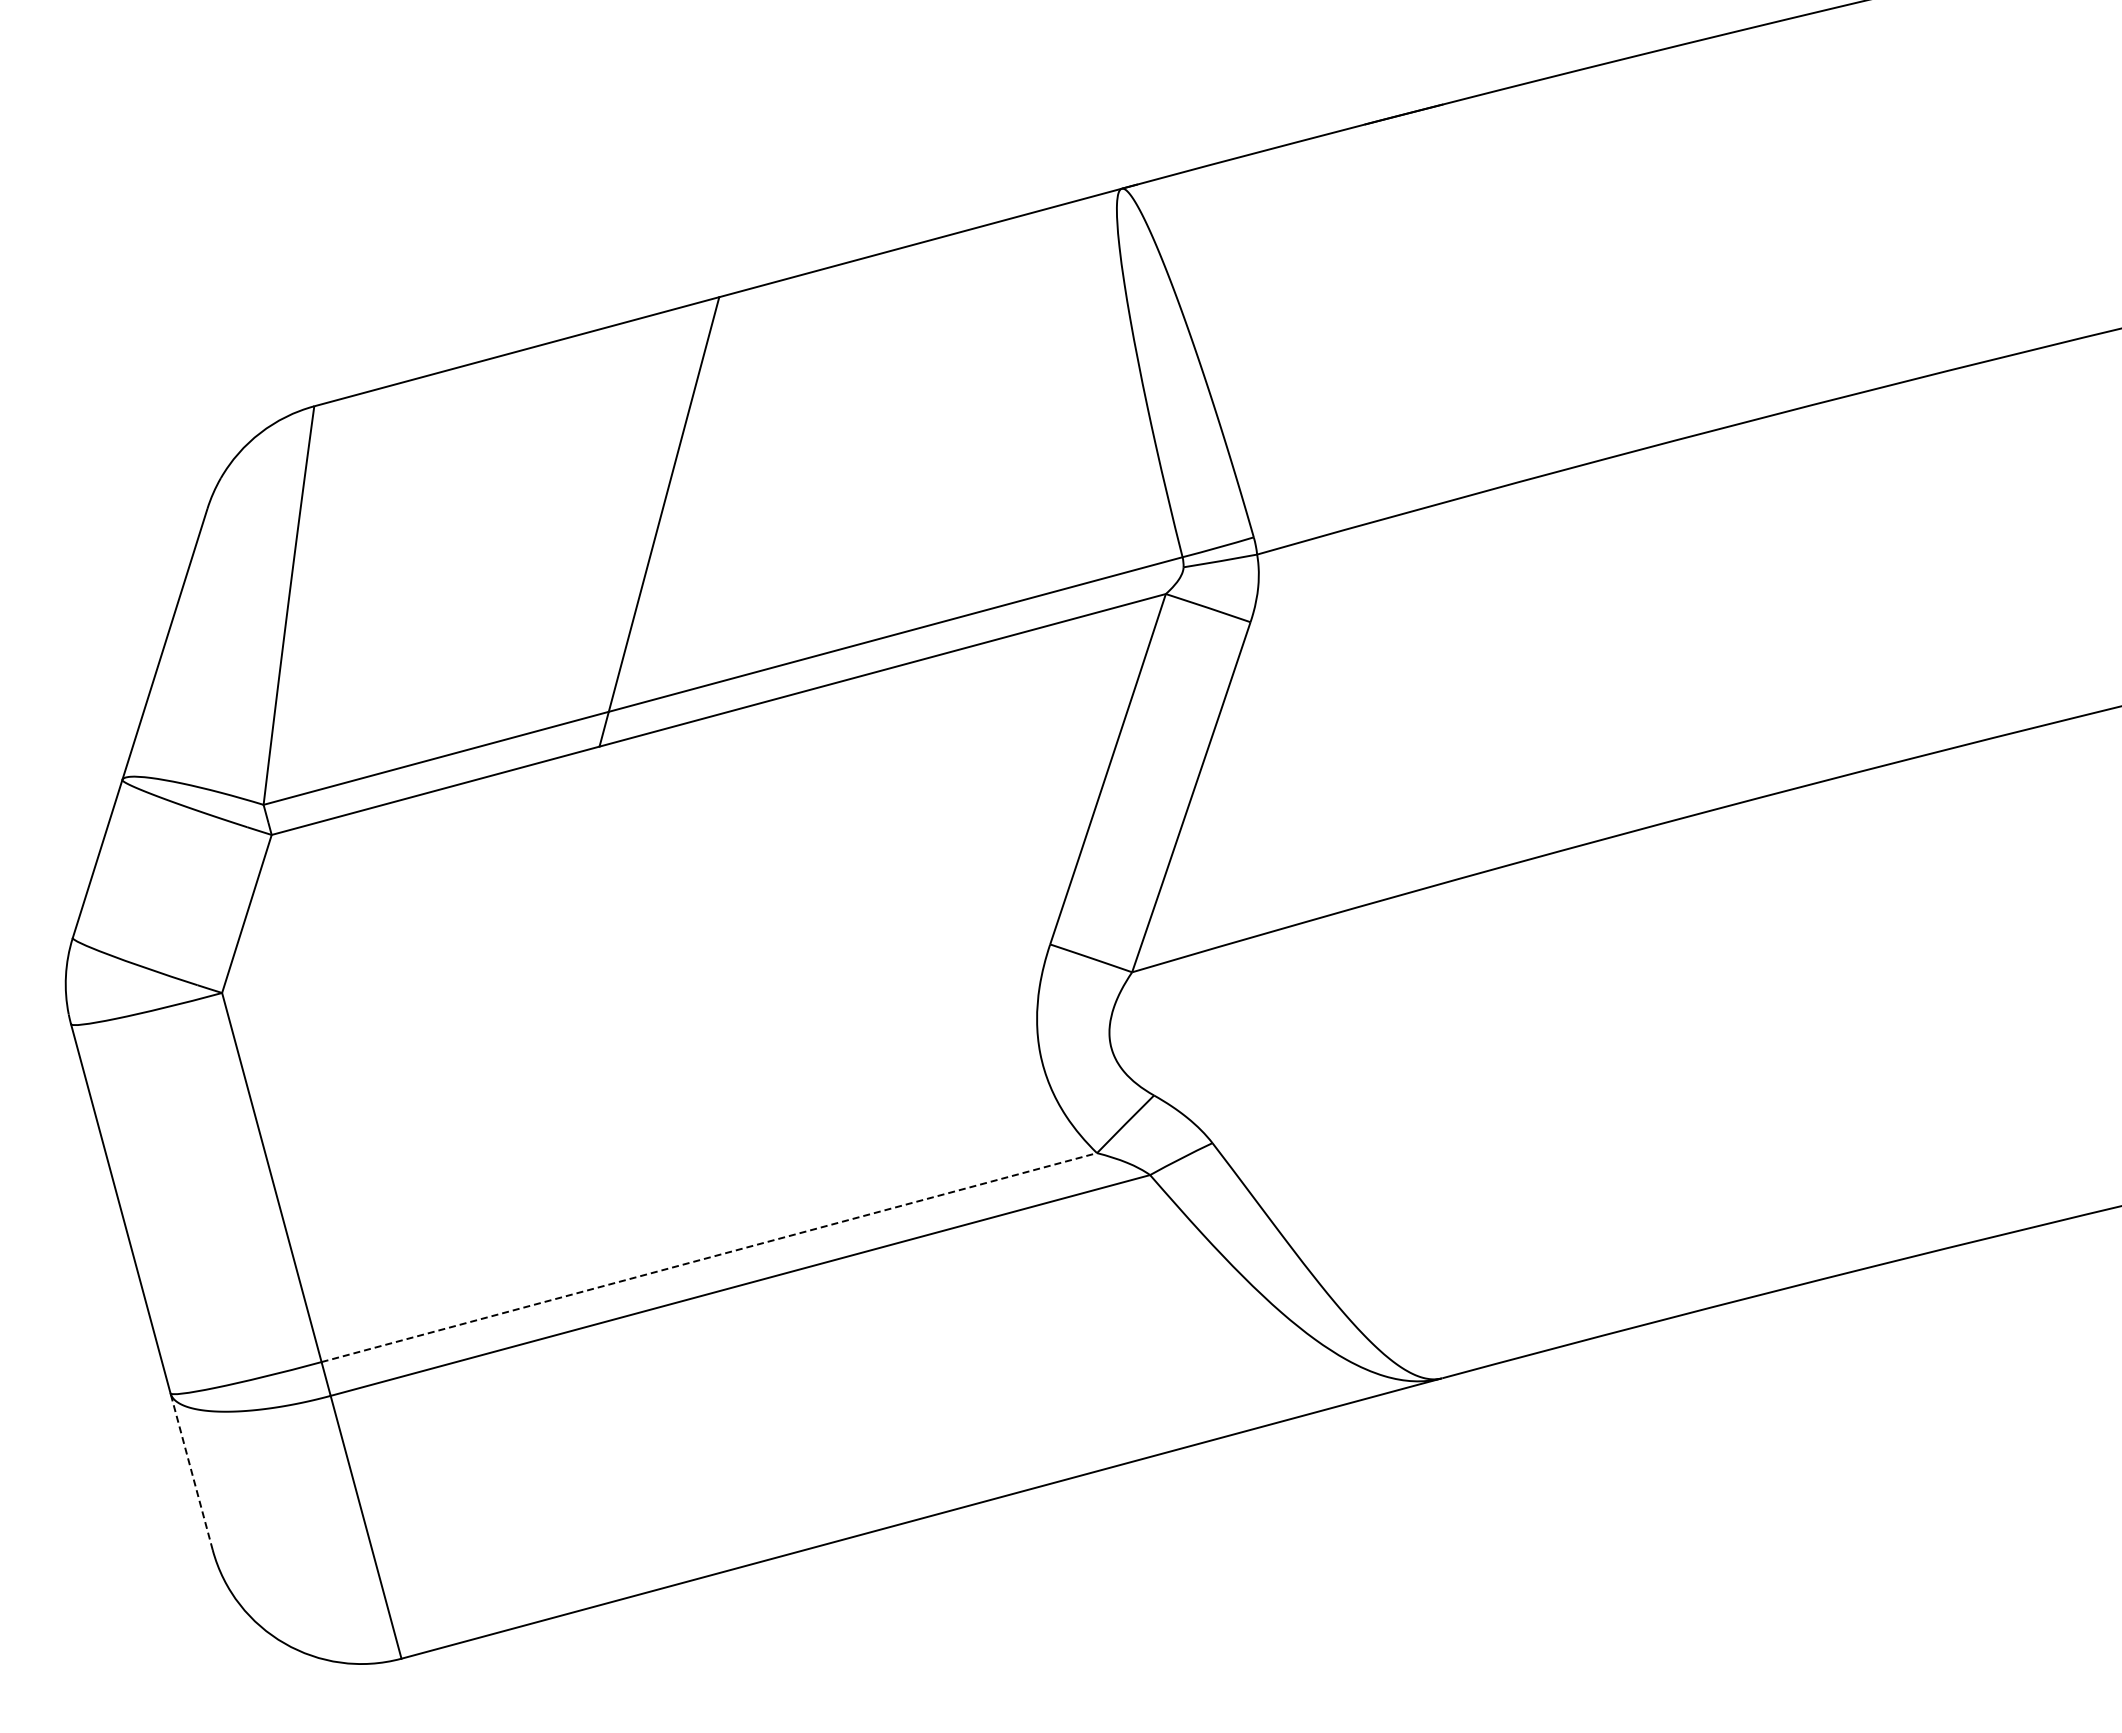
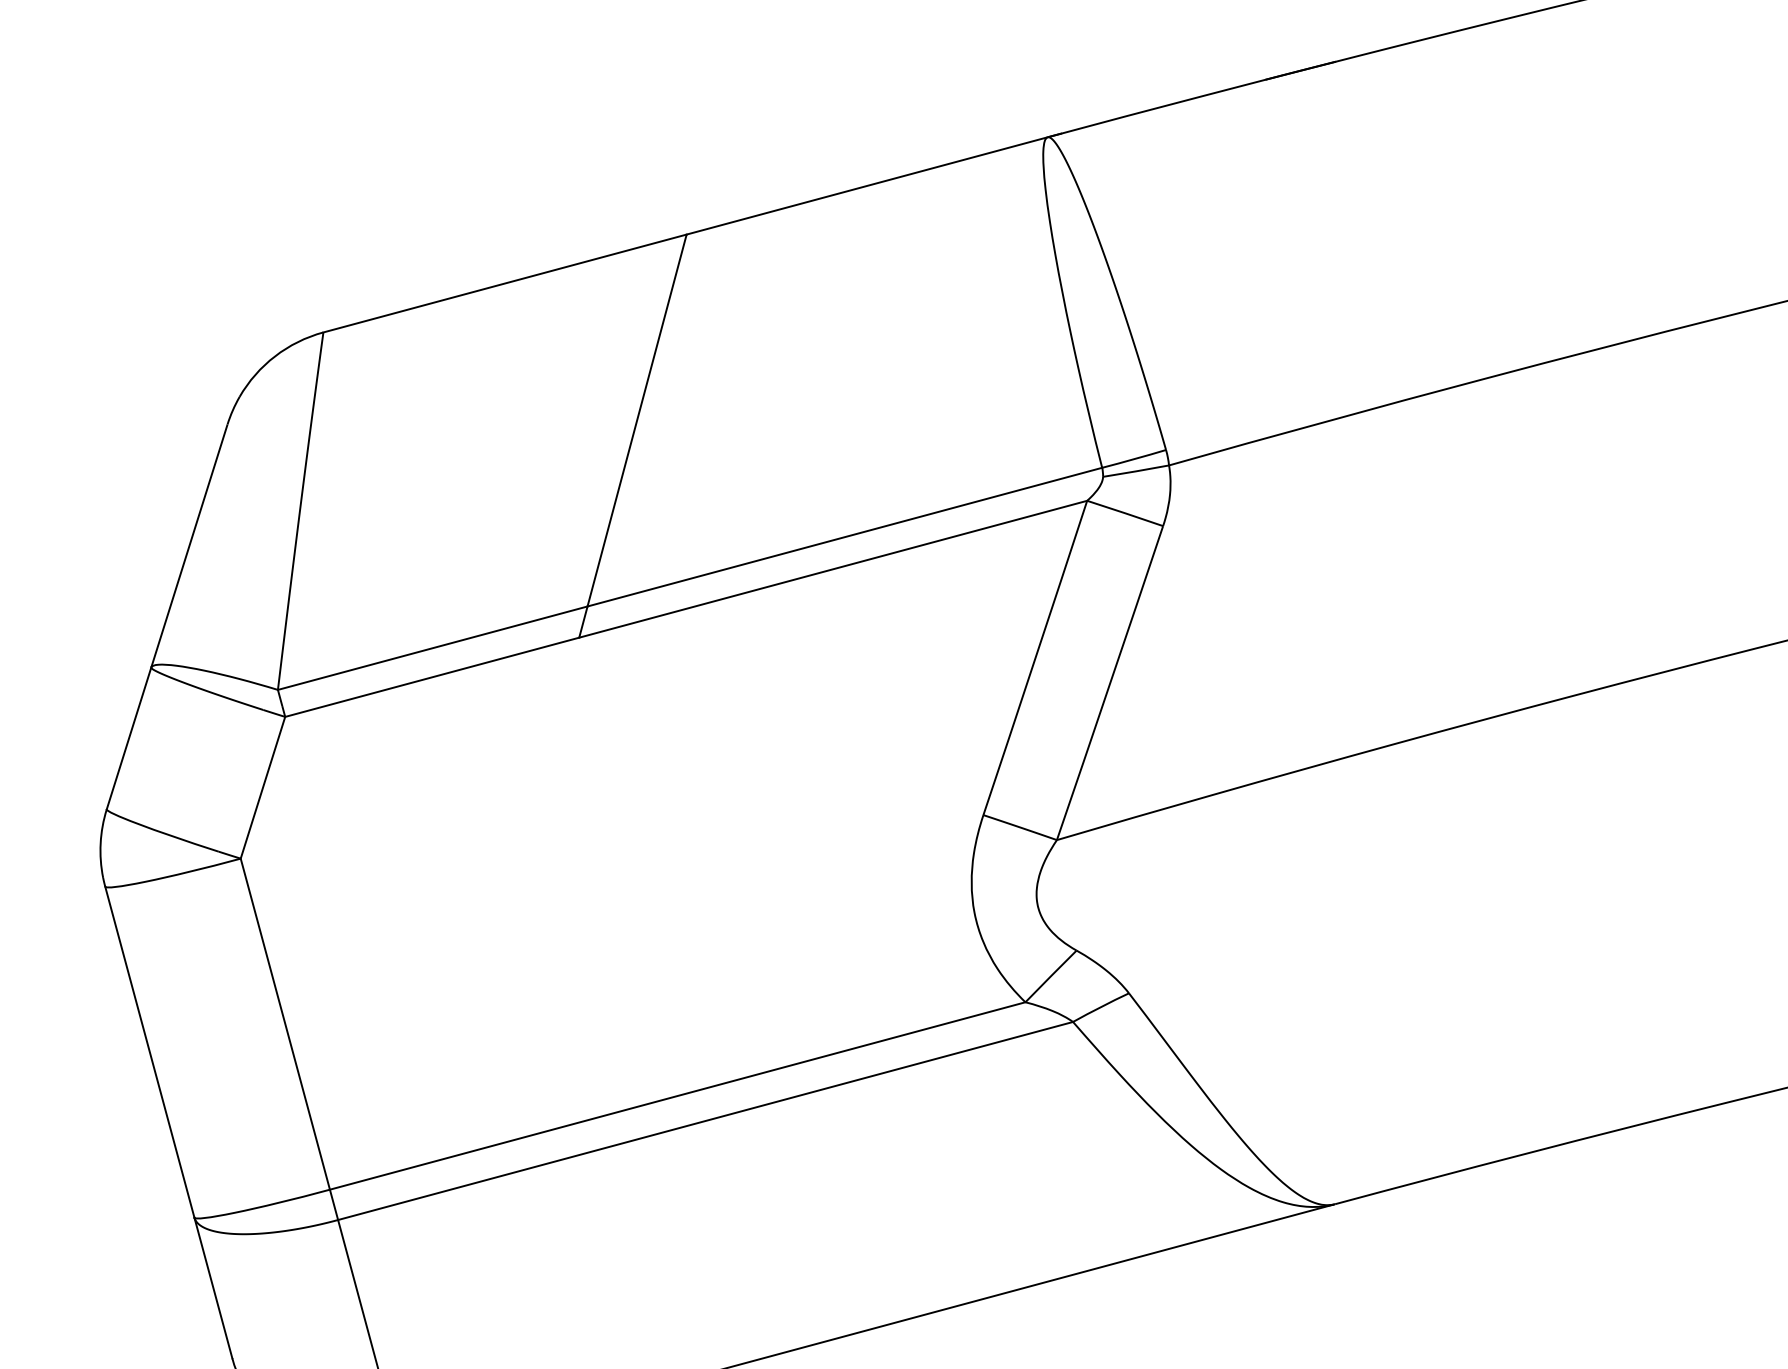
line: (709, 1257) -> (677, 1095), dashed -> solid
line: (191, 1471) -> (213, 1287), dashed -> solid

